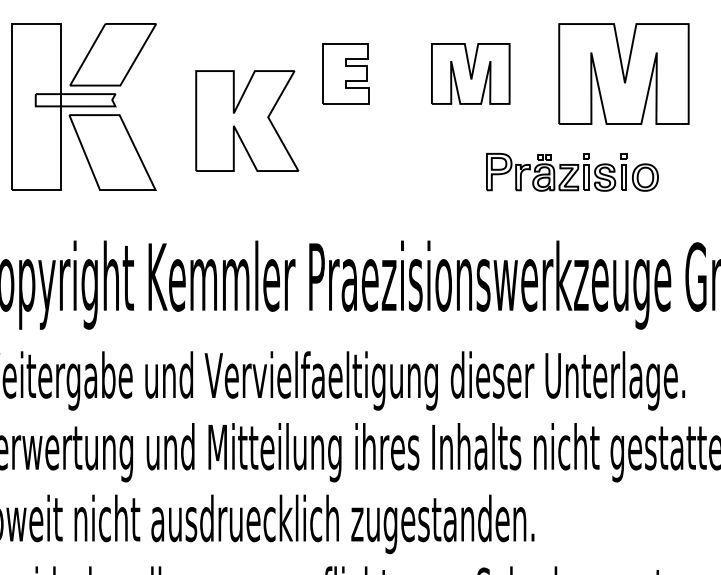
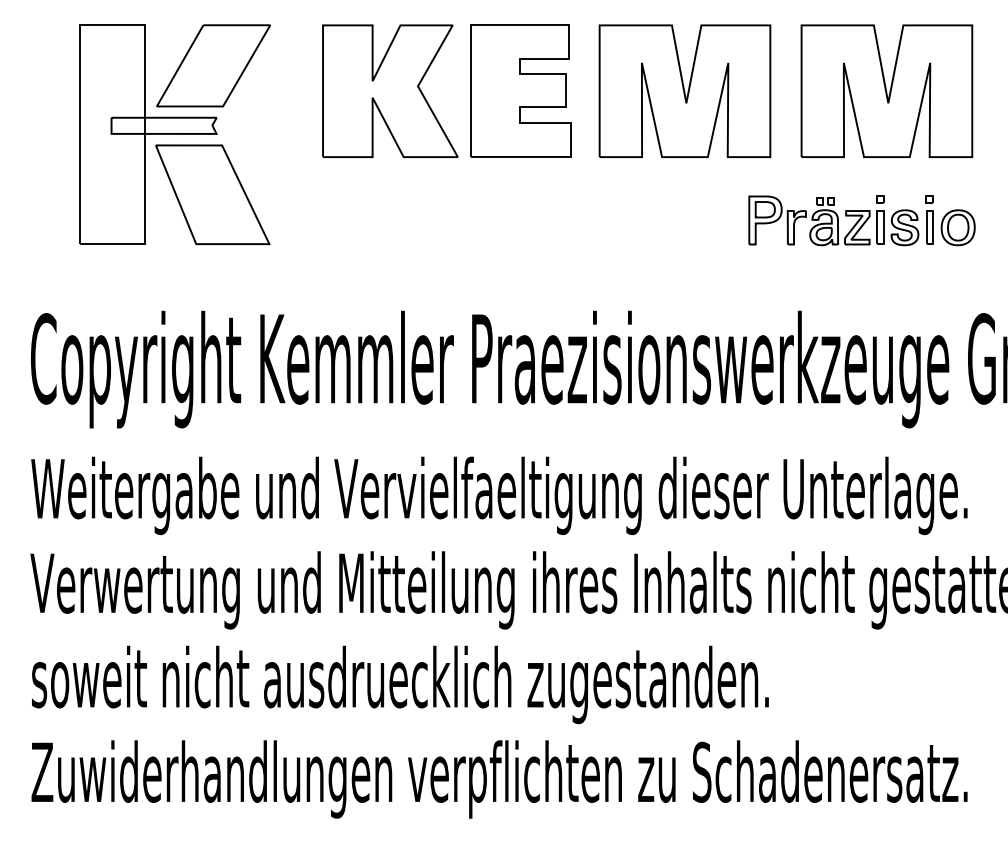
part: (345, 73) -> (520, 90), size x1.67
part: (470, 73) -> (684, 90), size x1.67
part: (247, 120) -> (390, 90), moved
part: (572, 172) -> (861, 220), moved

